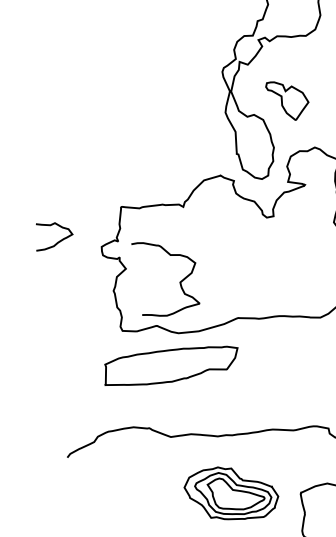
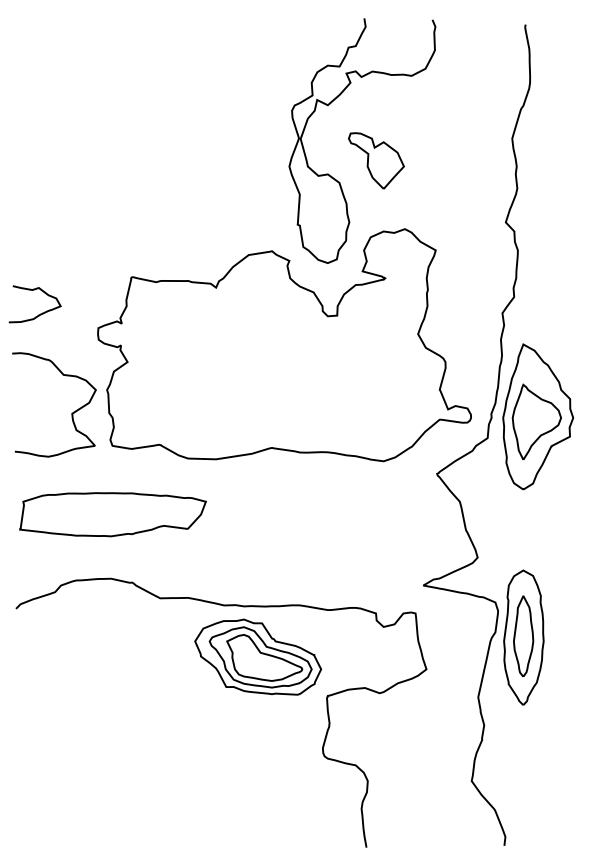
curve: (179, 282) -> (71, 413), moved
part: (171, 365) -> (112, 514), moved
part: (231, 492) -> (258, 656), moved

